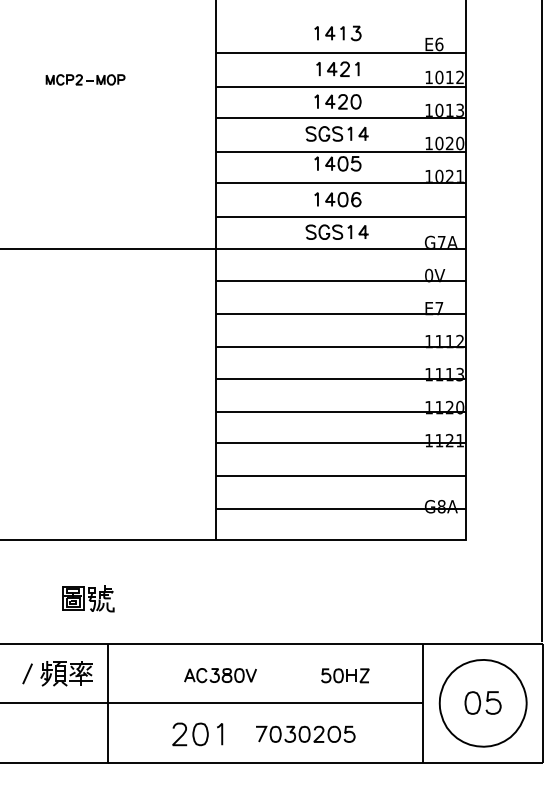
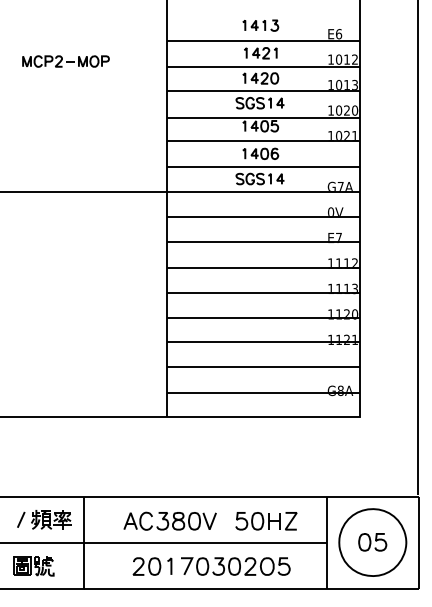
part: (84, 79) -> (65, 61), size x1.43
part: (87, 599) -> (33, 566), moved
part: (219, 674) -> (169, 520), size x1.67
part: (345, 676) -> (266, 521), size x1.67
part: (305, 734) -> (235, 566), size x1.43

